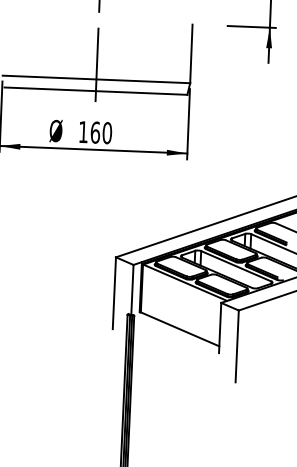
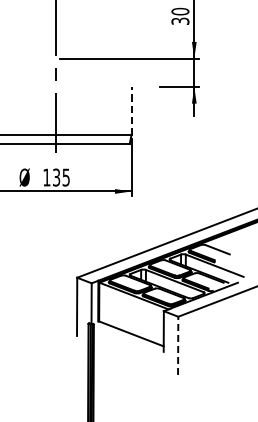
line: (191, 53) -> (131, 110), solid -> dashed
text: (101, 132) -> (61, 177), 160 -> 135
line: (237, 345) -> (178, 345), solid -> dashed

